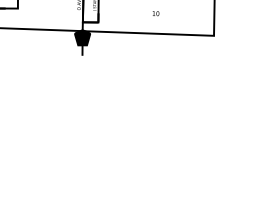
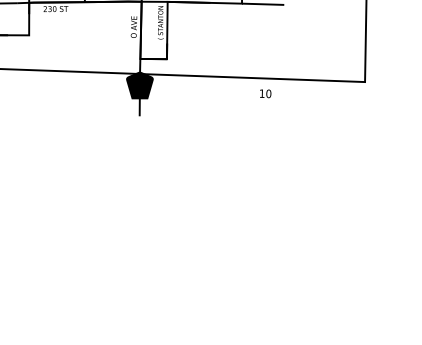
text: (155, 13) -> (264, 93), moved

